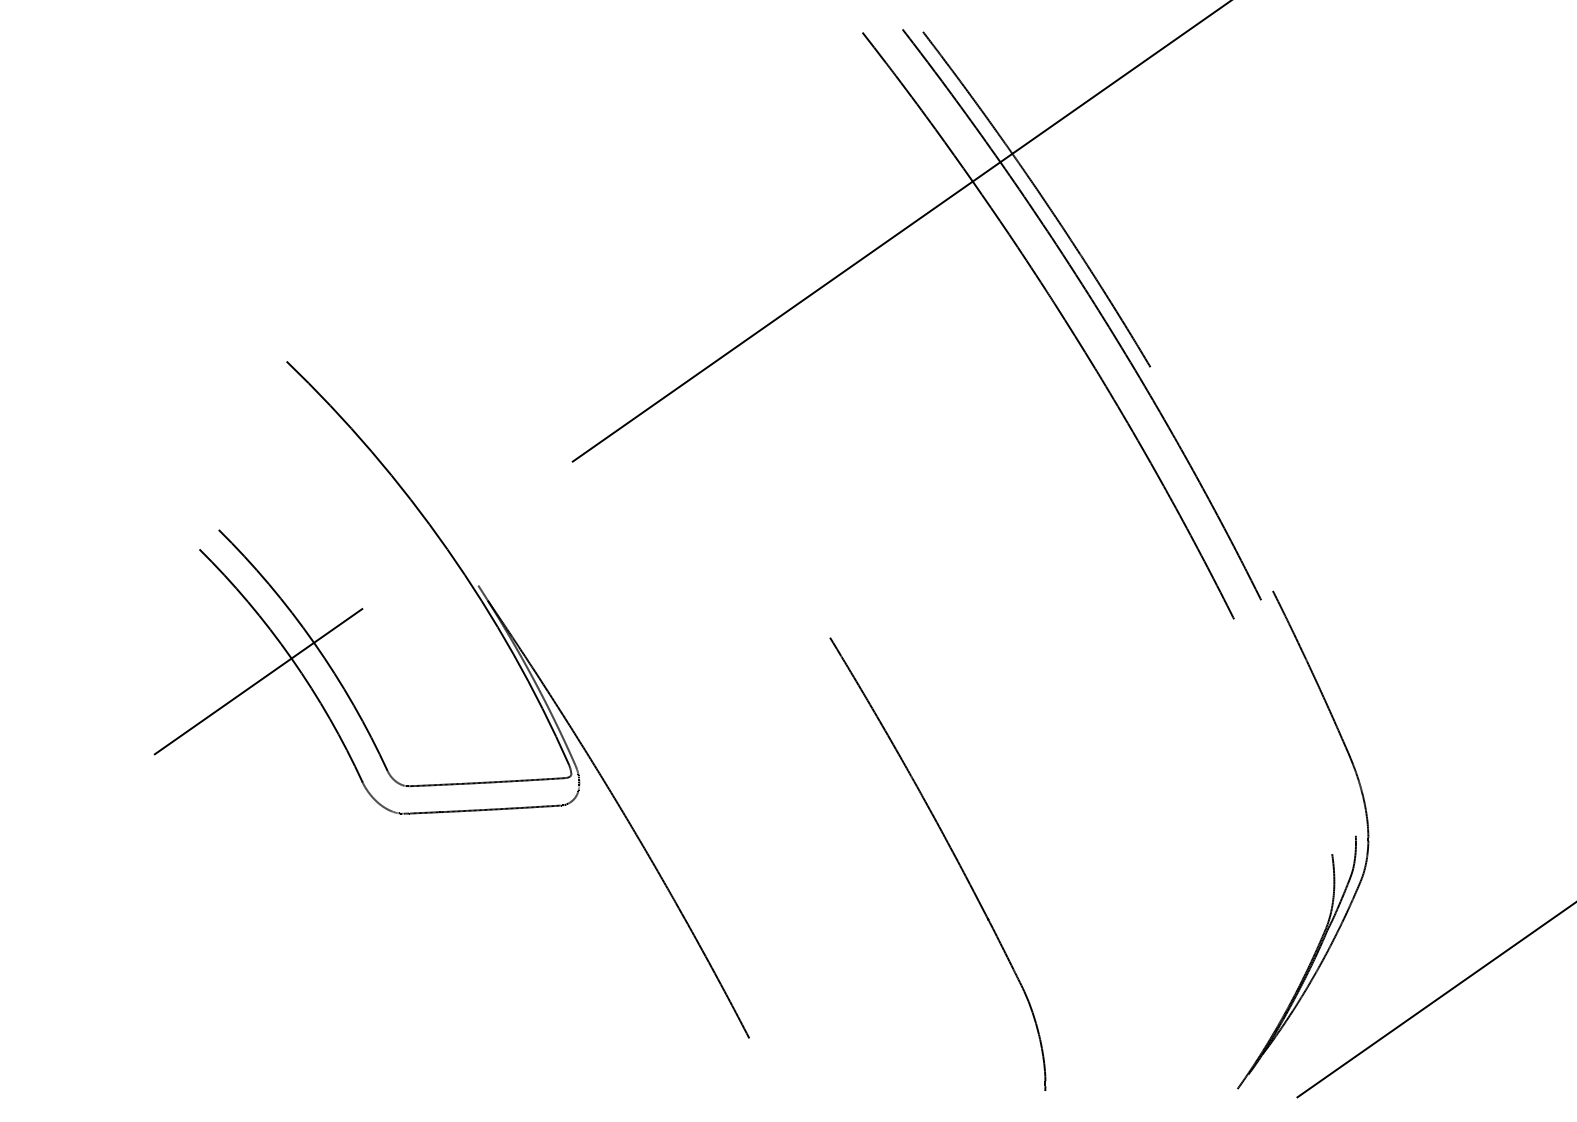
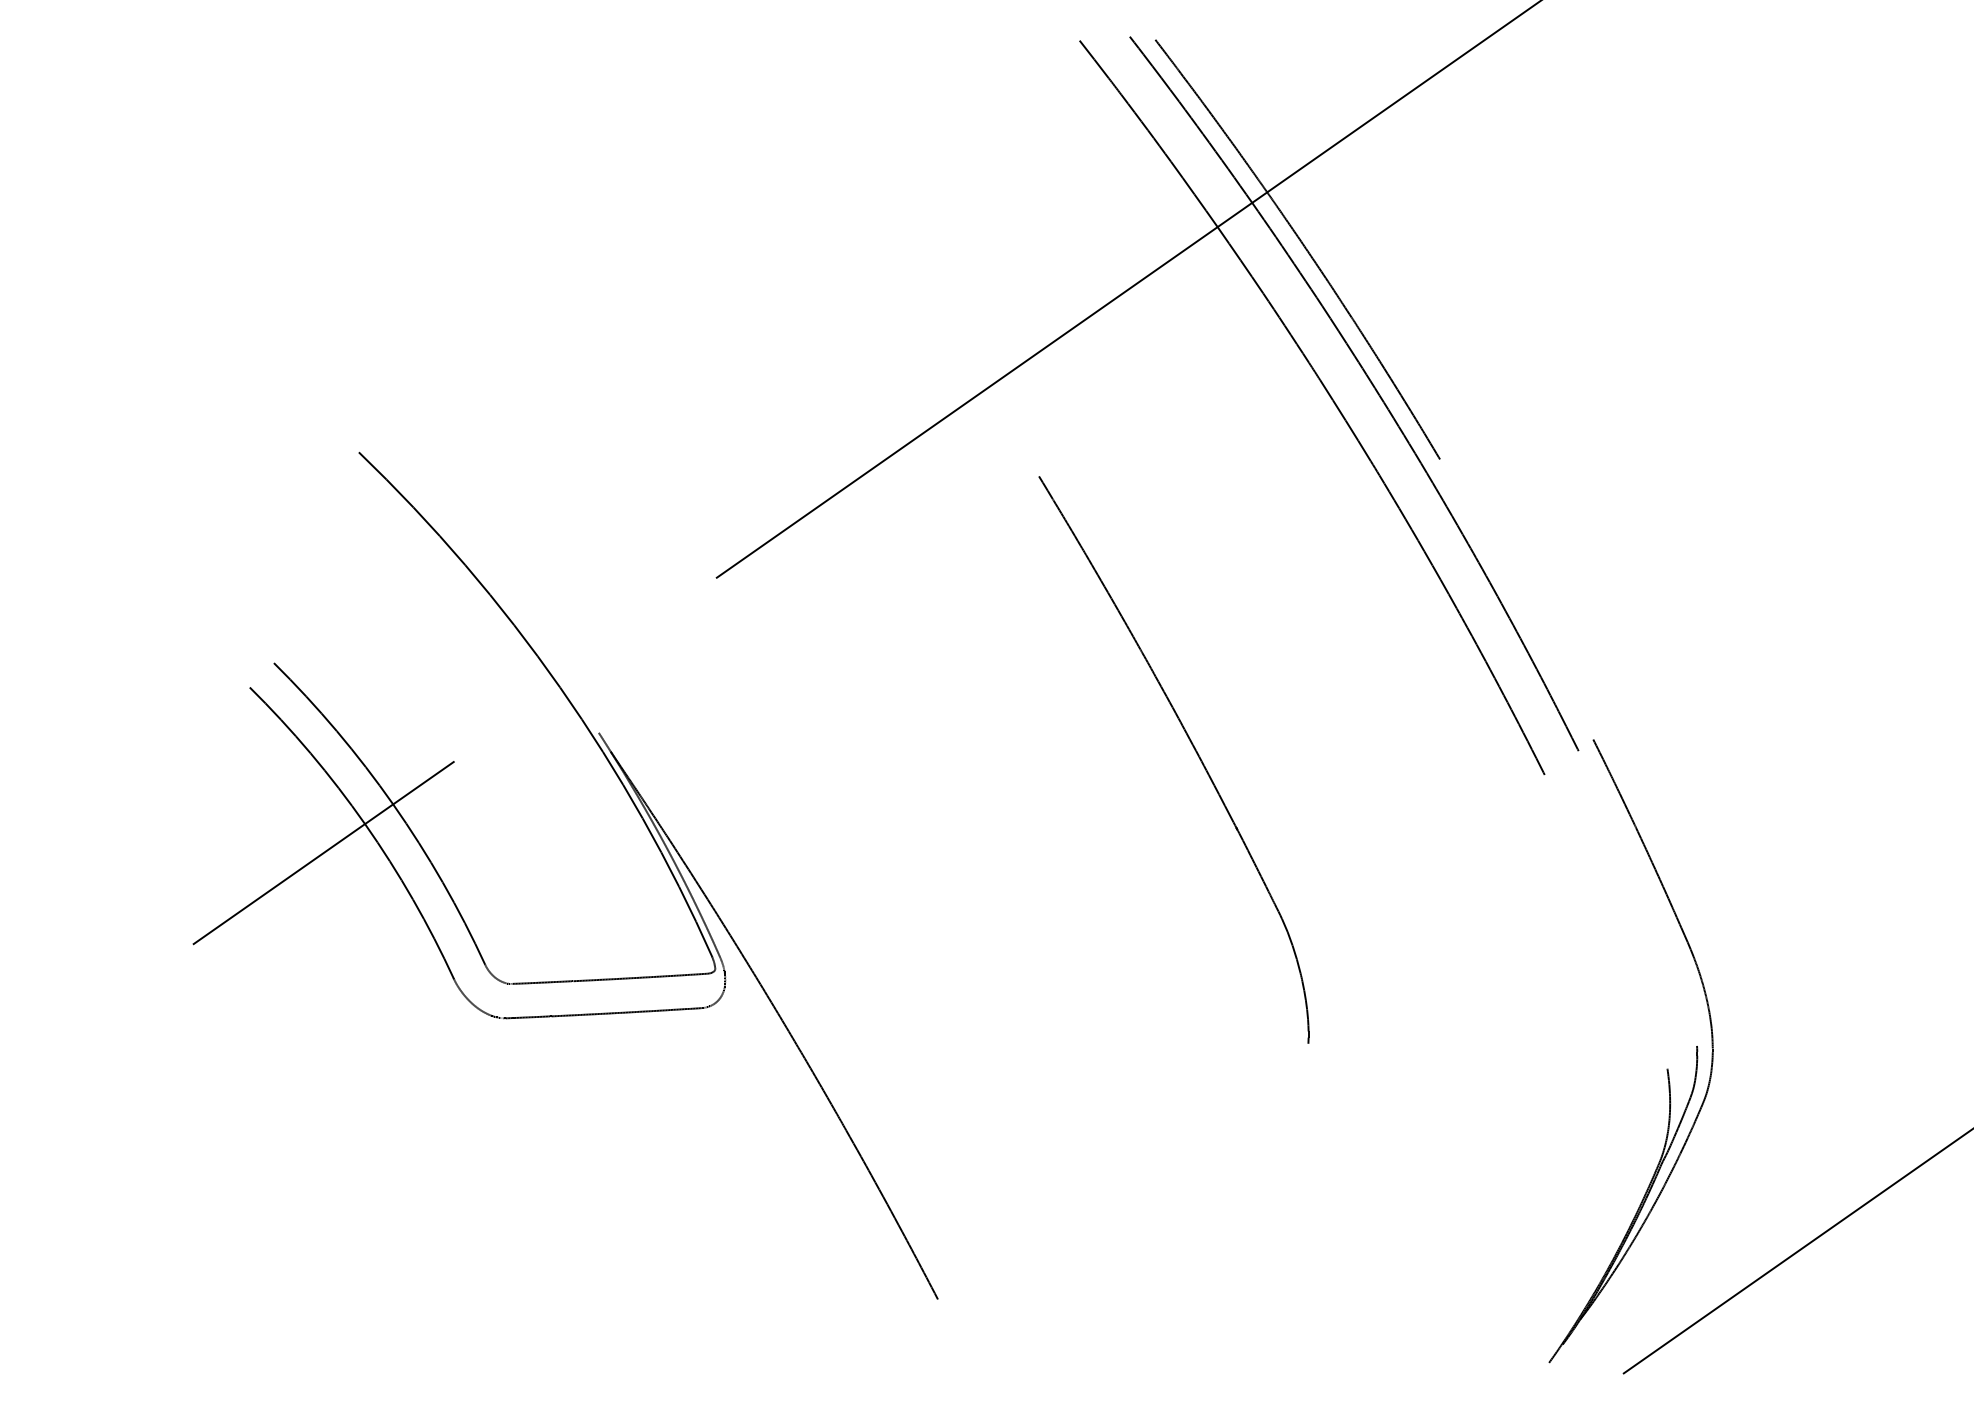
curve: (953, 855) -> (1193, 748), moved

